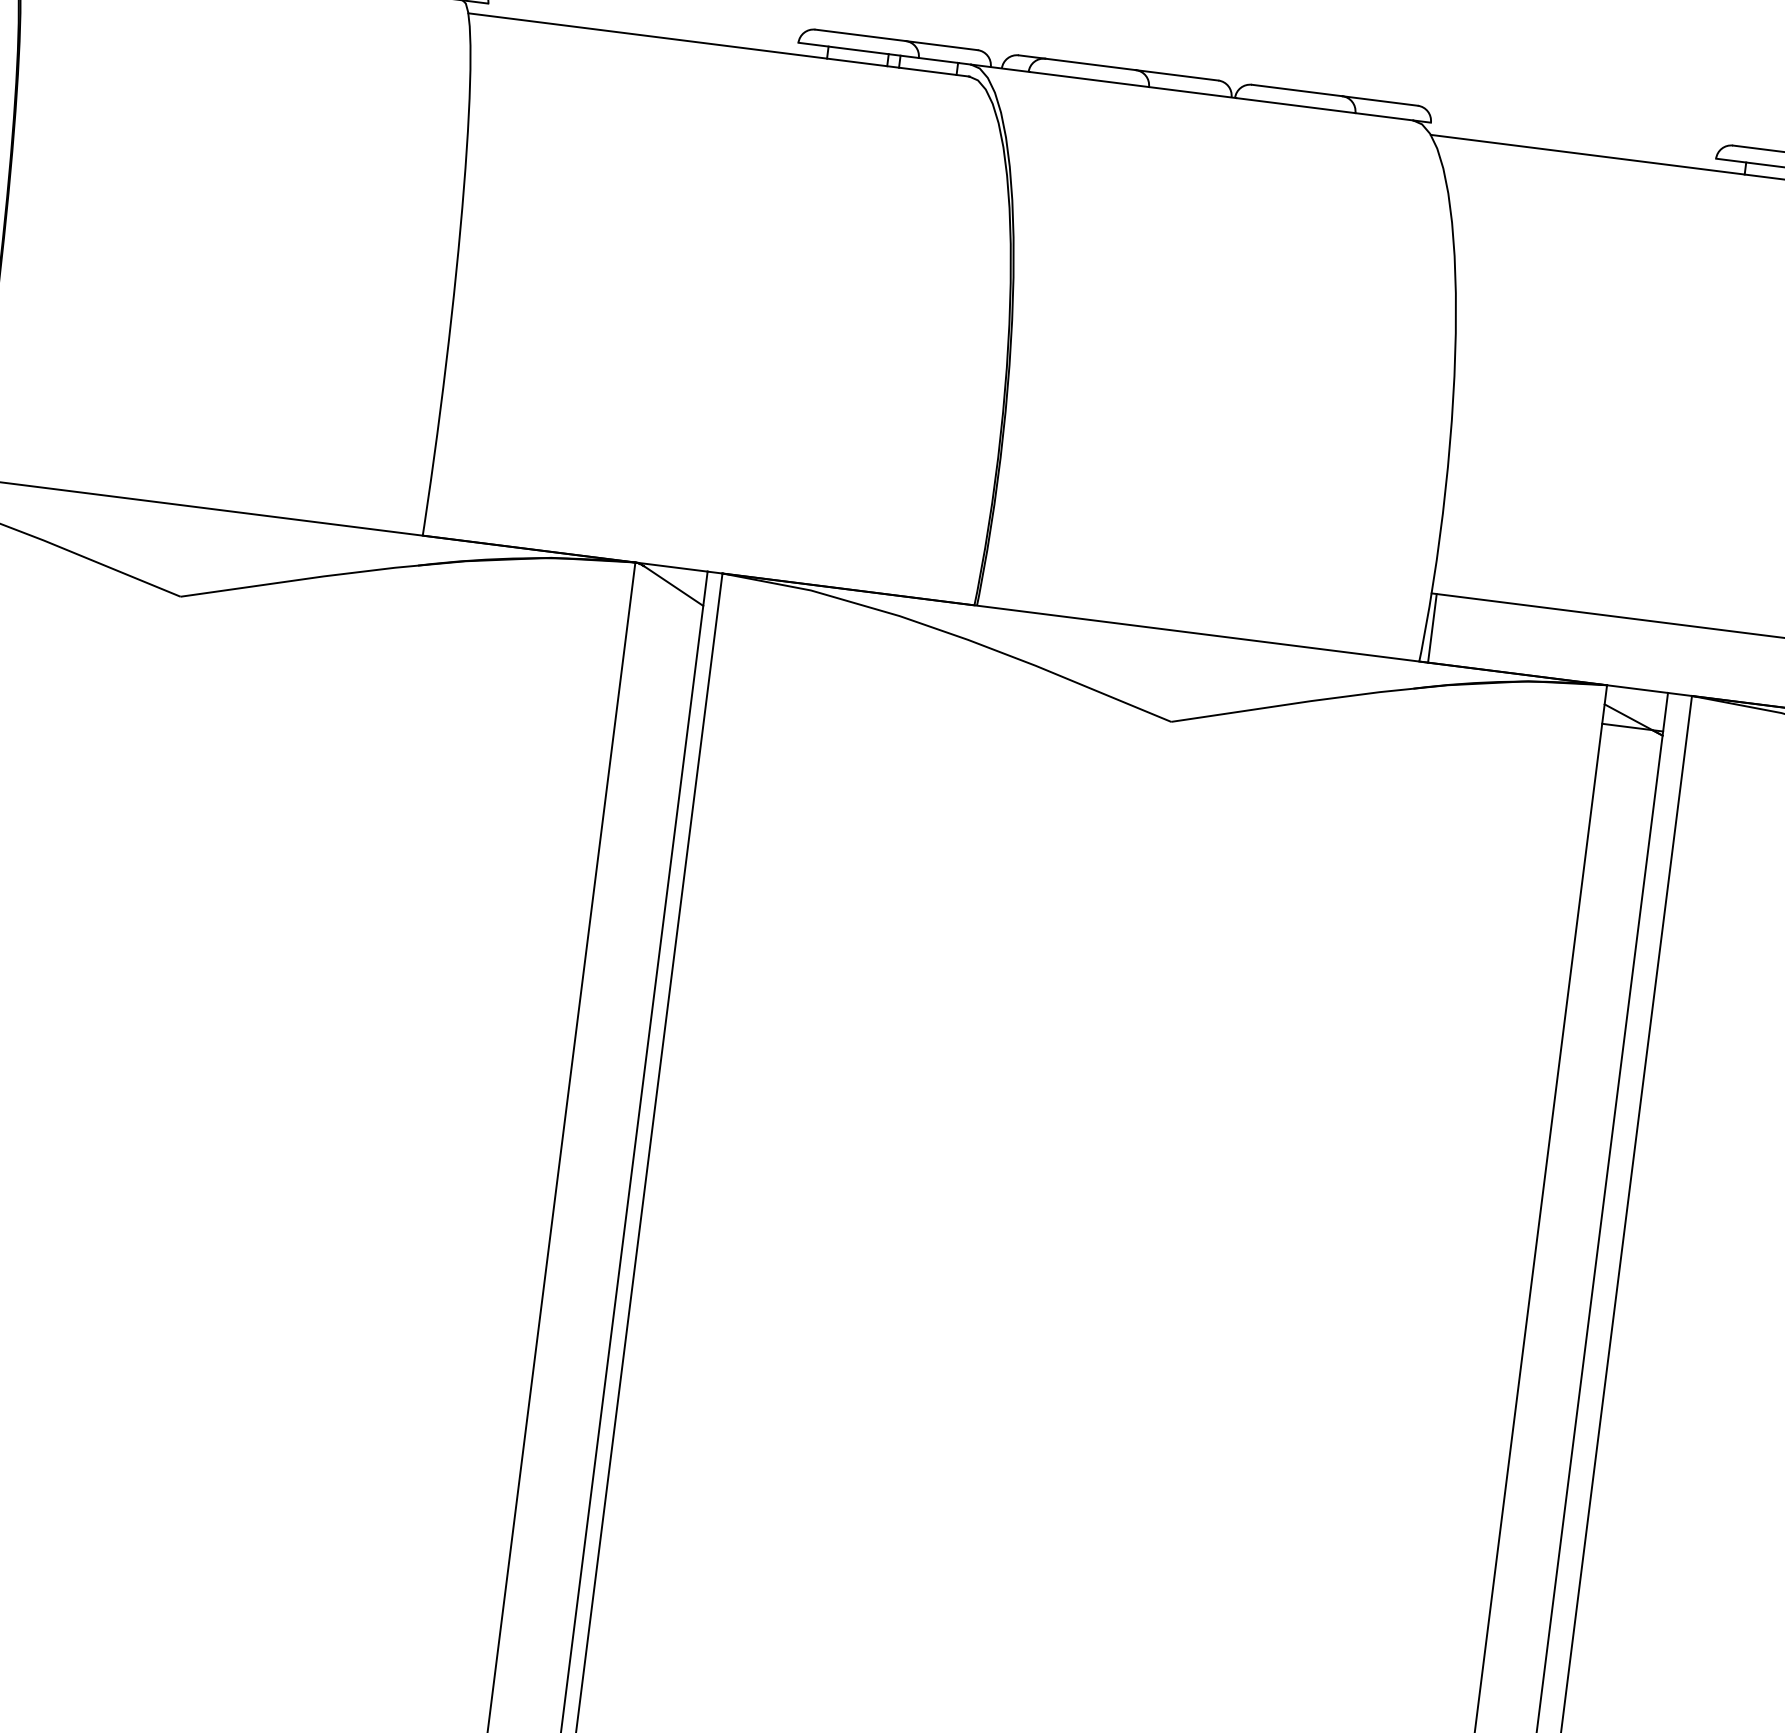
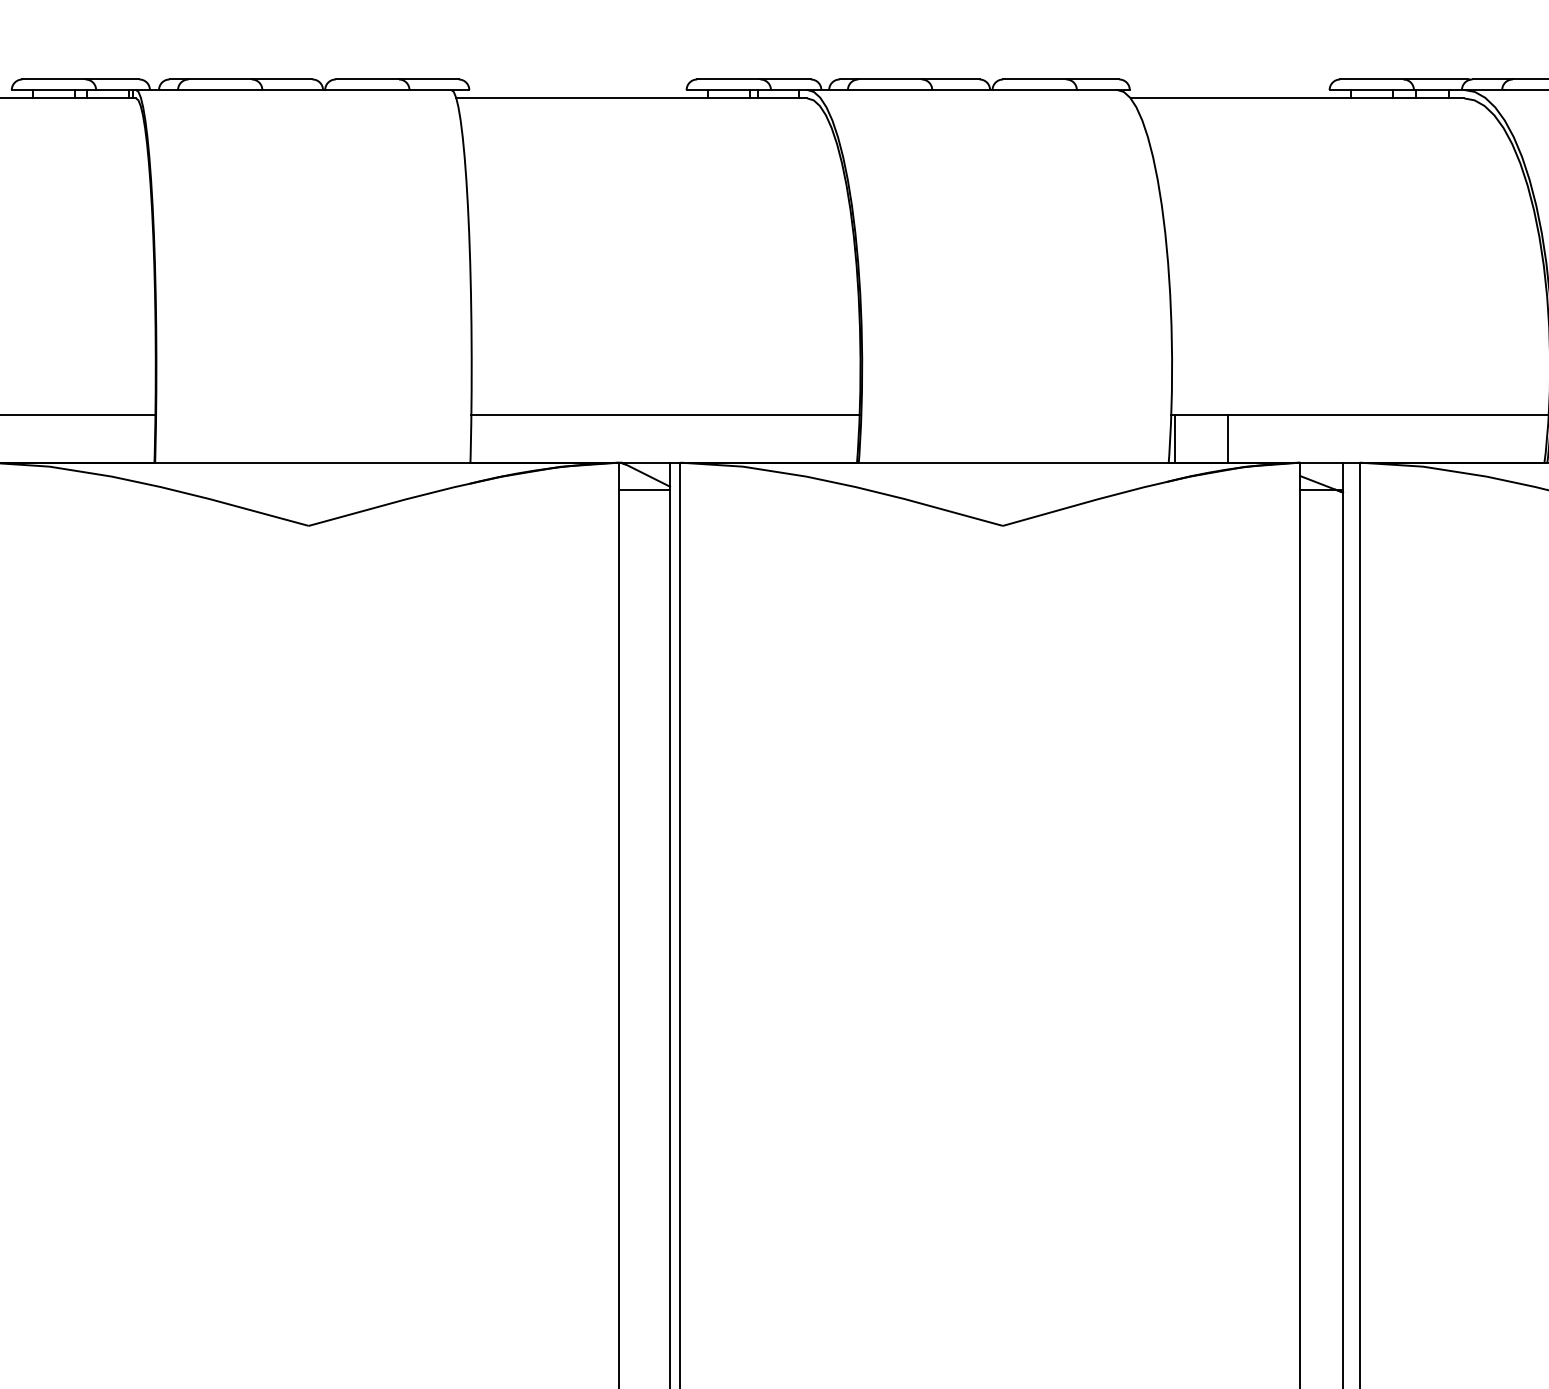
line: (709, 502) -> (665, 414), added
line: (667, 605) -> (645, 489), added
line: (1507, 637) -> (1227, 438), added

